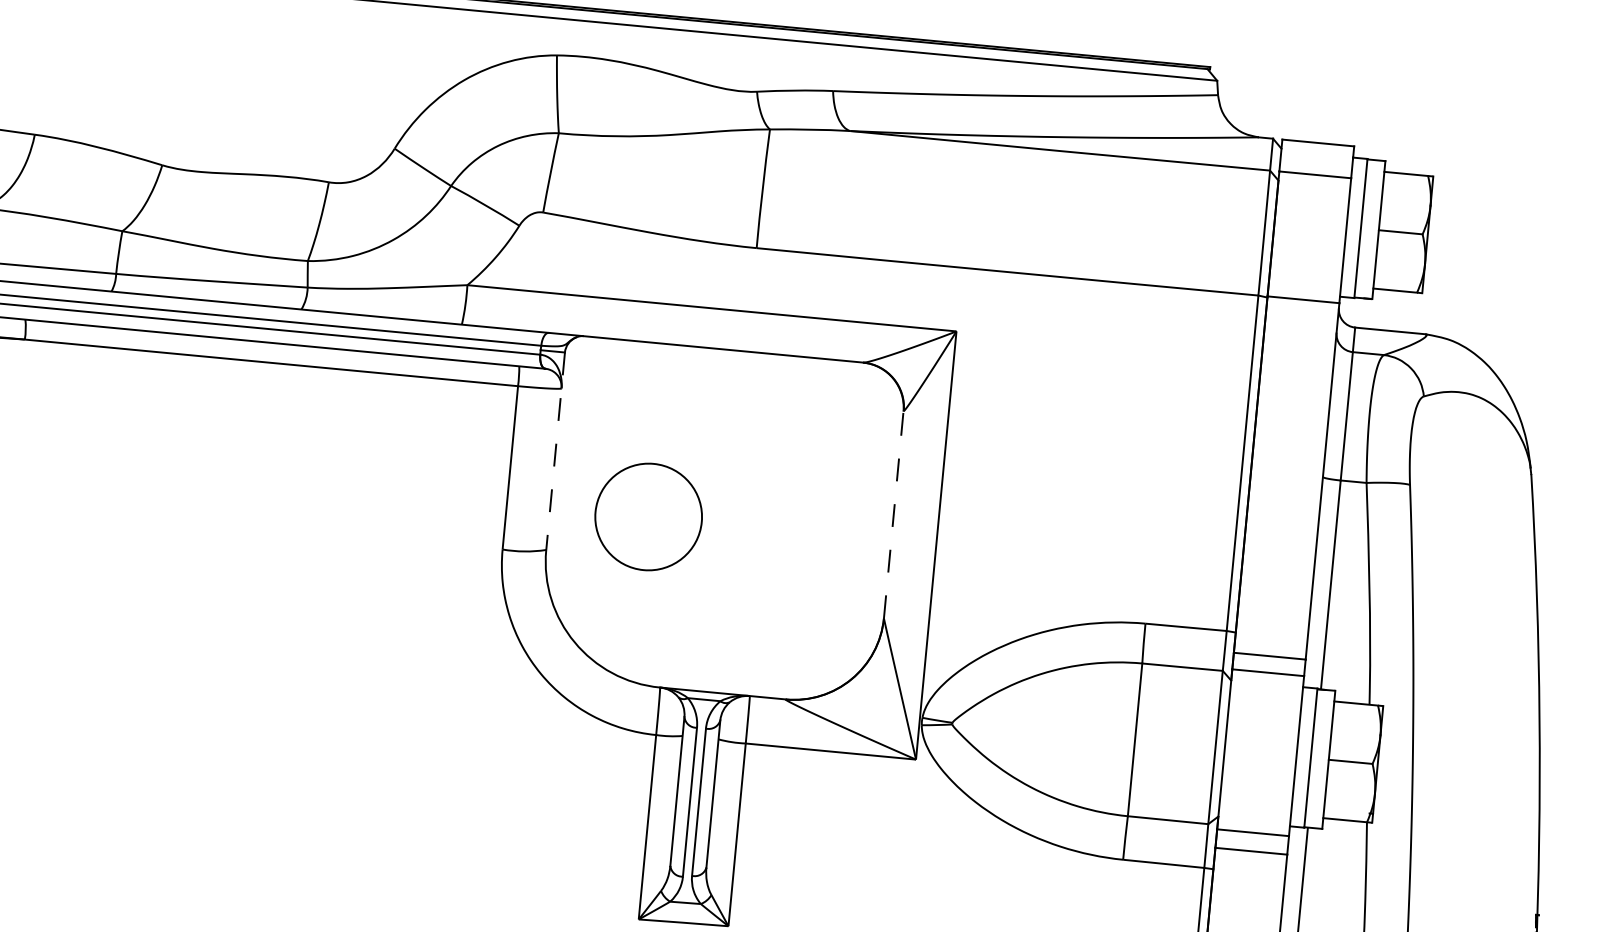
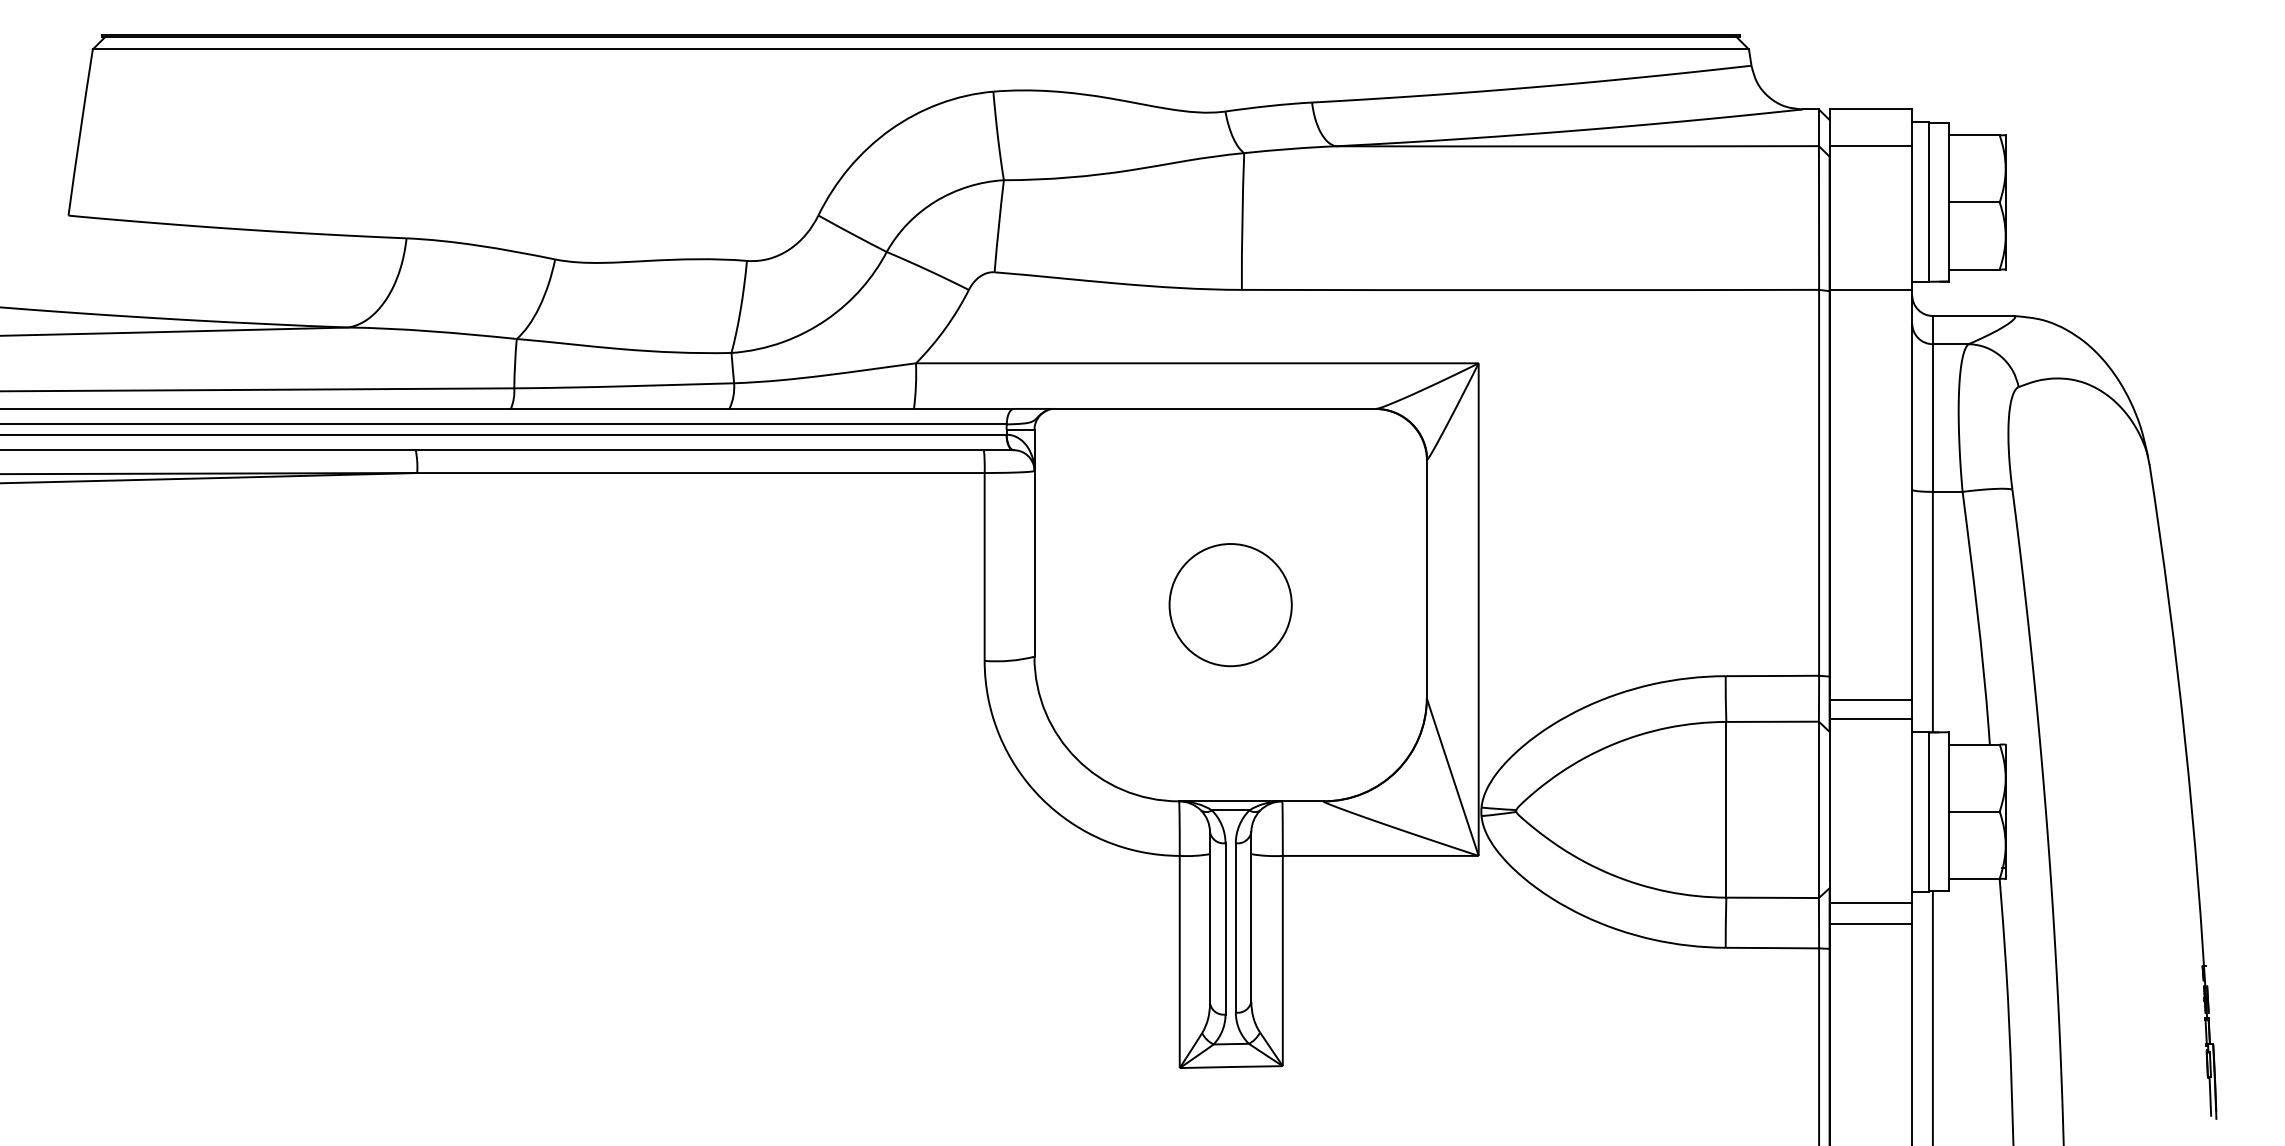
line: (555, 451) -> (1034, 543), dashed -> solid
line: (893, 515) -> (1426, 579), dashed -> solid
circle: (648, 517) -> (1230, 605), moved

